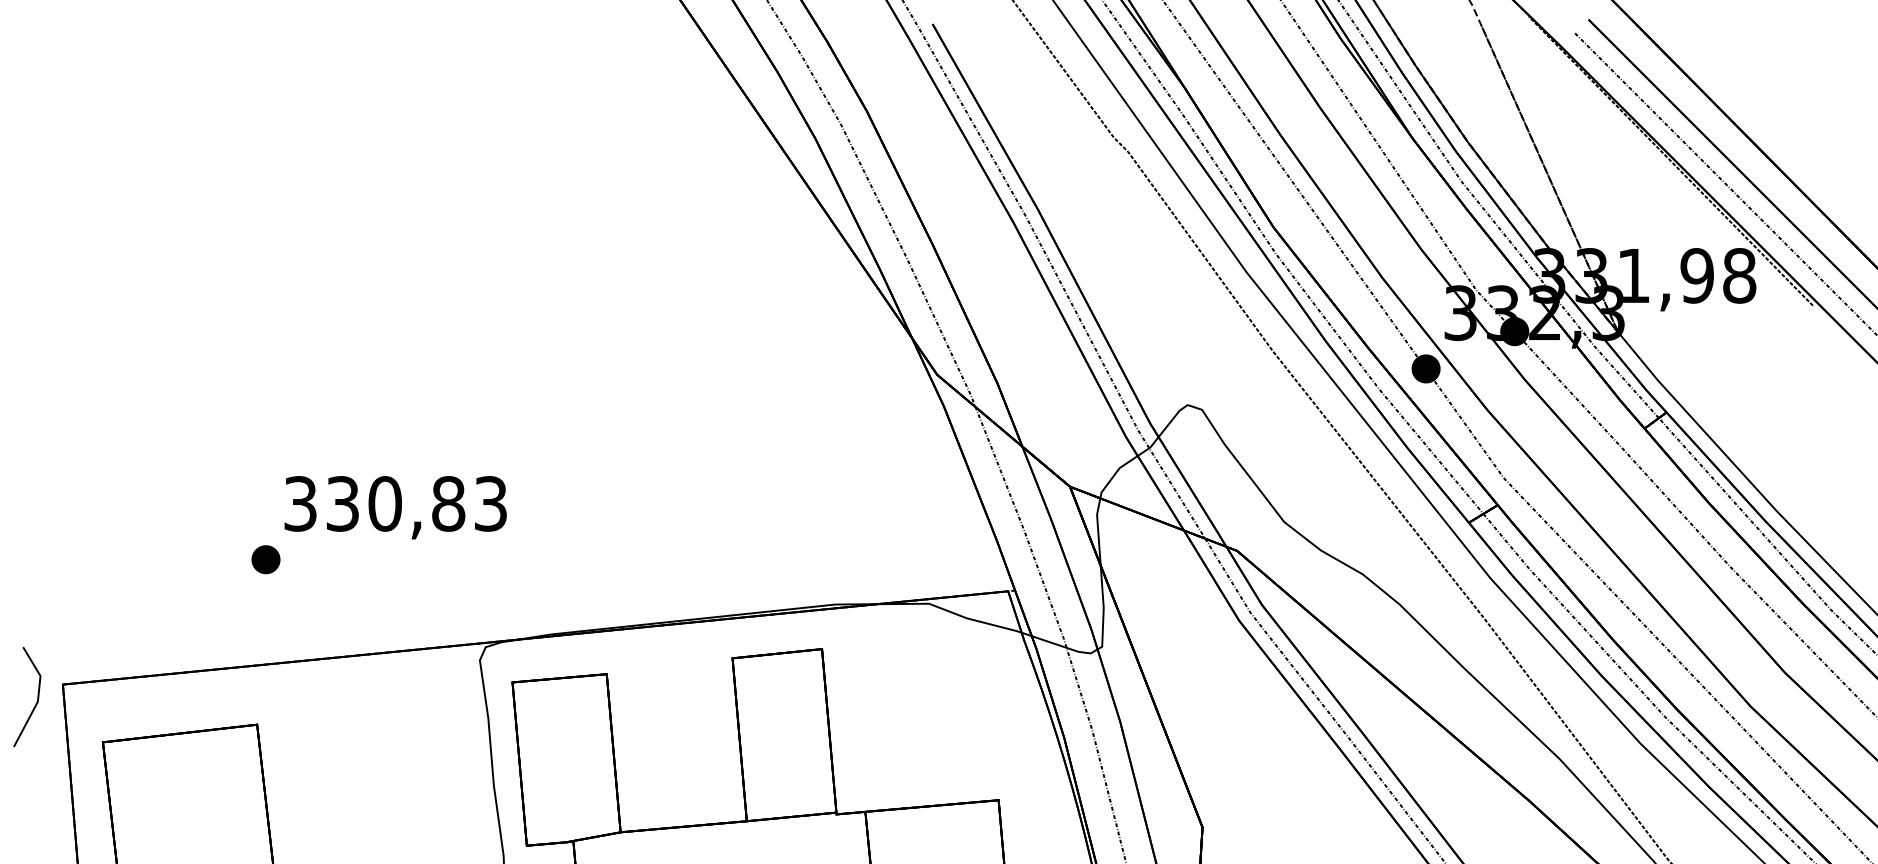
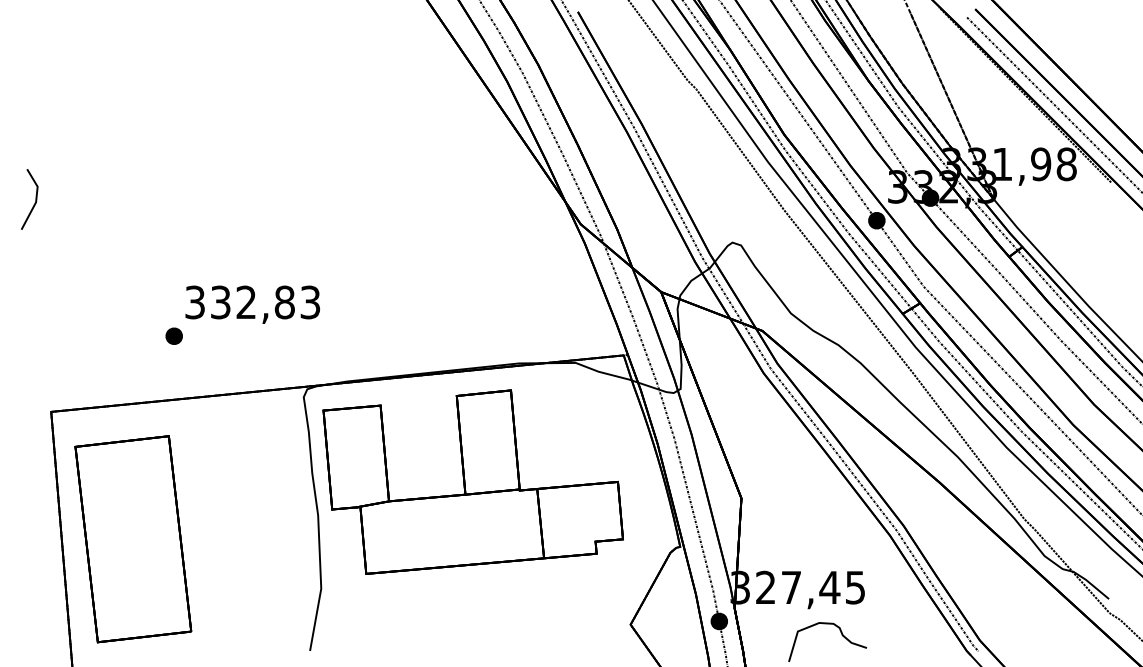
text: (385, 503) -> (246, 302), 330,83 -> 332,83
line: (35, 702) -> (34, 202), moved

